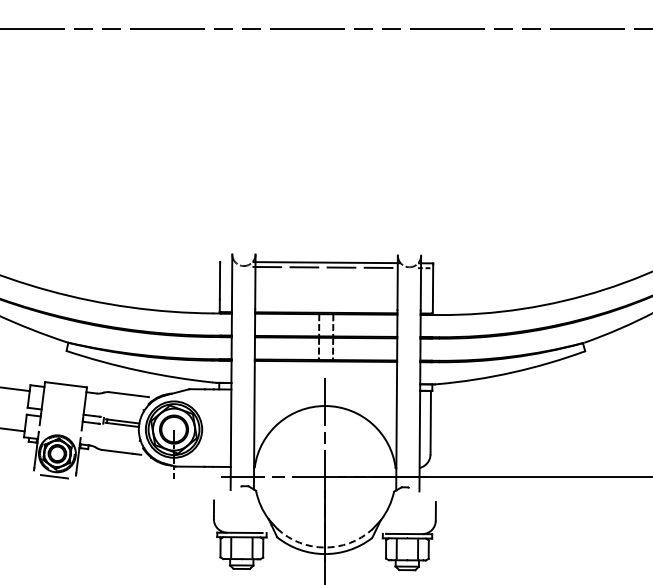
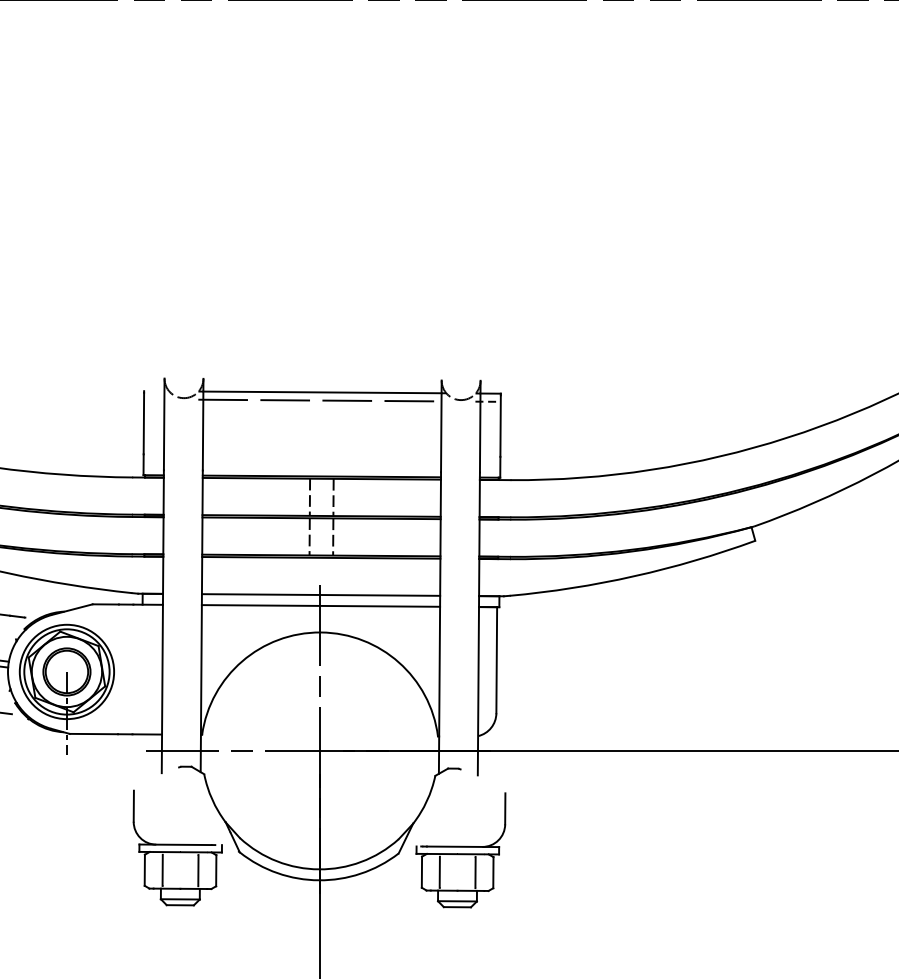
line: (325, 383) -> (320, 594), added
line: (325, 389) -> (320, 604), added
arc: (324, 547) -> (318, 869), dashed -> solid

